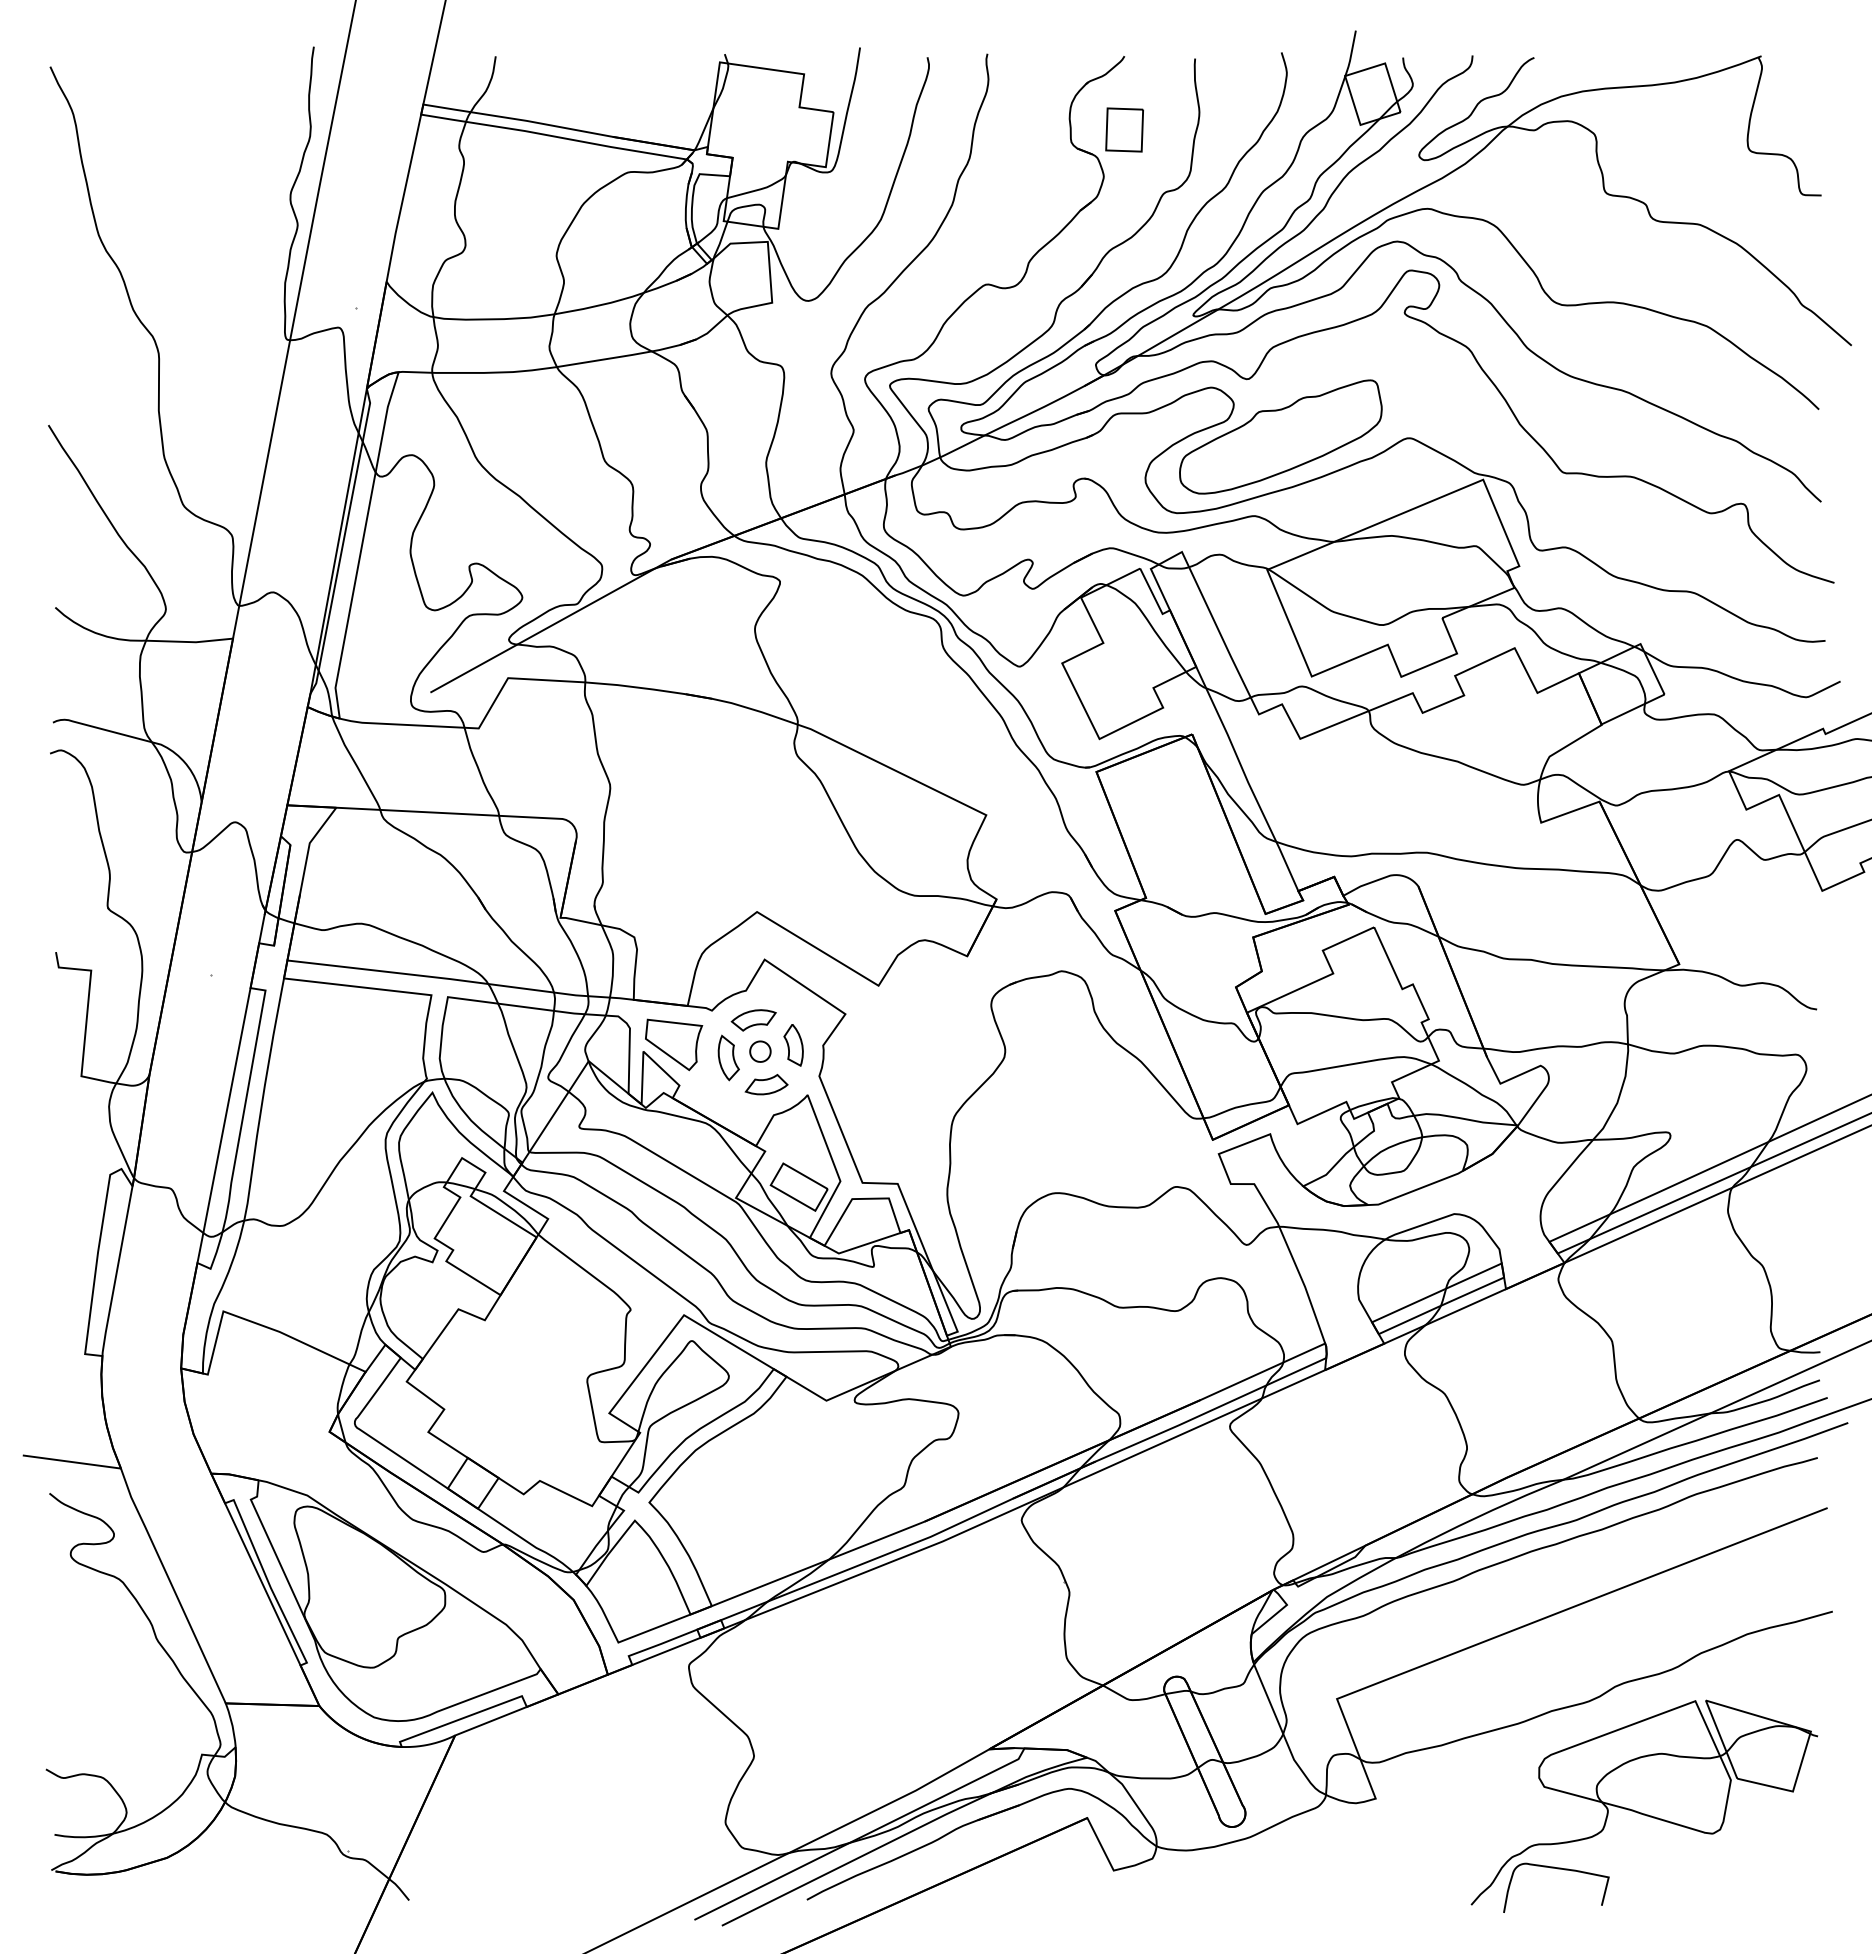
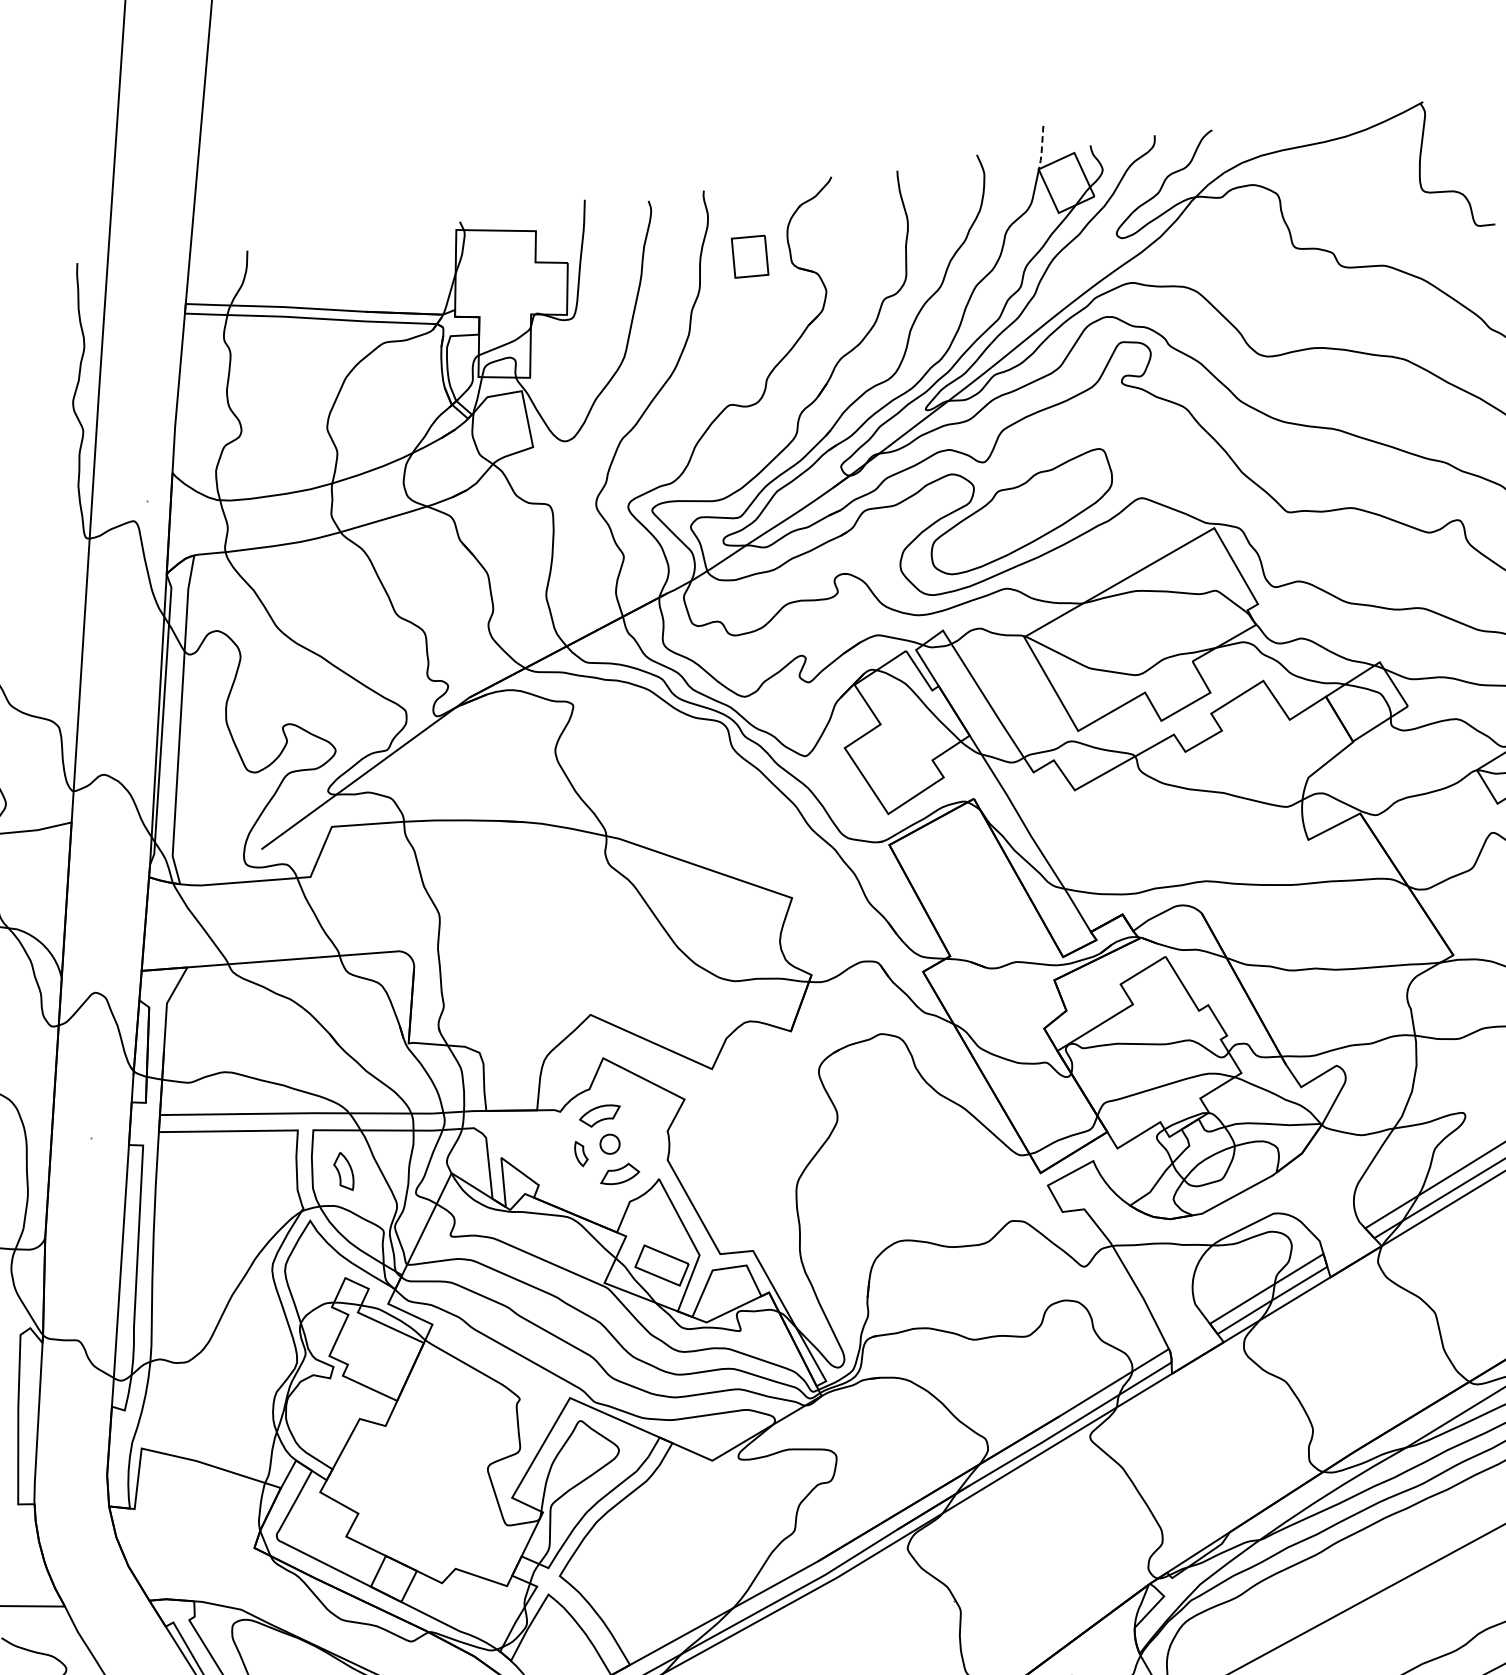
line: (1351, 54) -> (1042, 148), solid -> dashed
part: (1124, 129) -> (749, 256), moved
part: (674, 1044) -> (529, 1147), removed
part: (793, 1045) -> (343, 1172), moved
part: (728, 1057) -> (581, 1153), size x0.6

